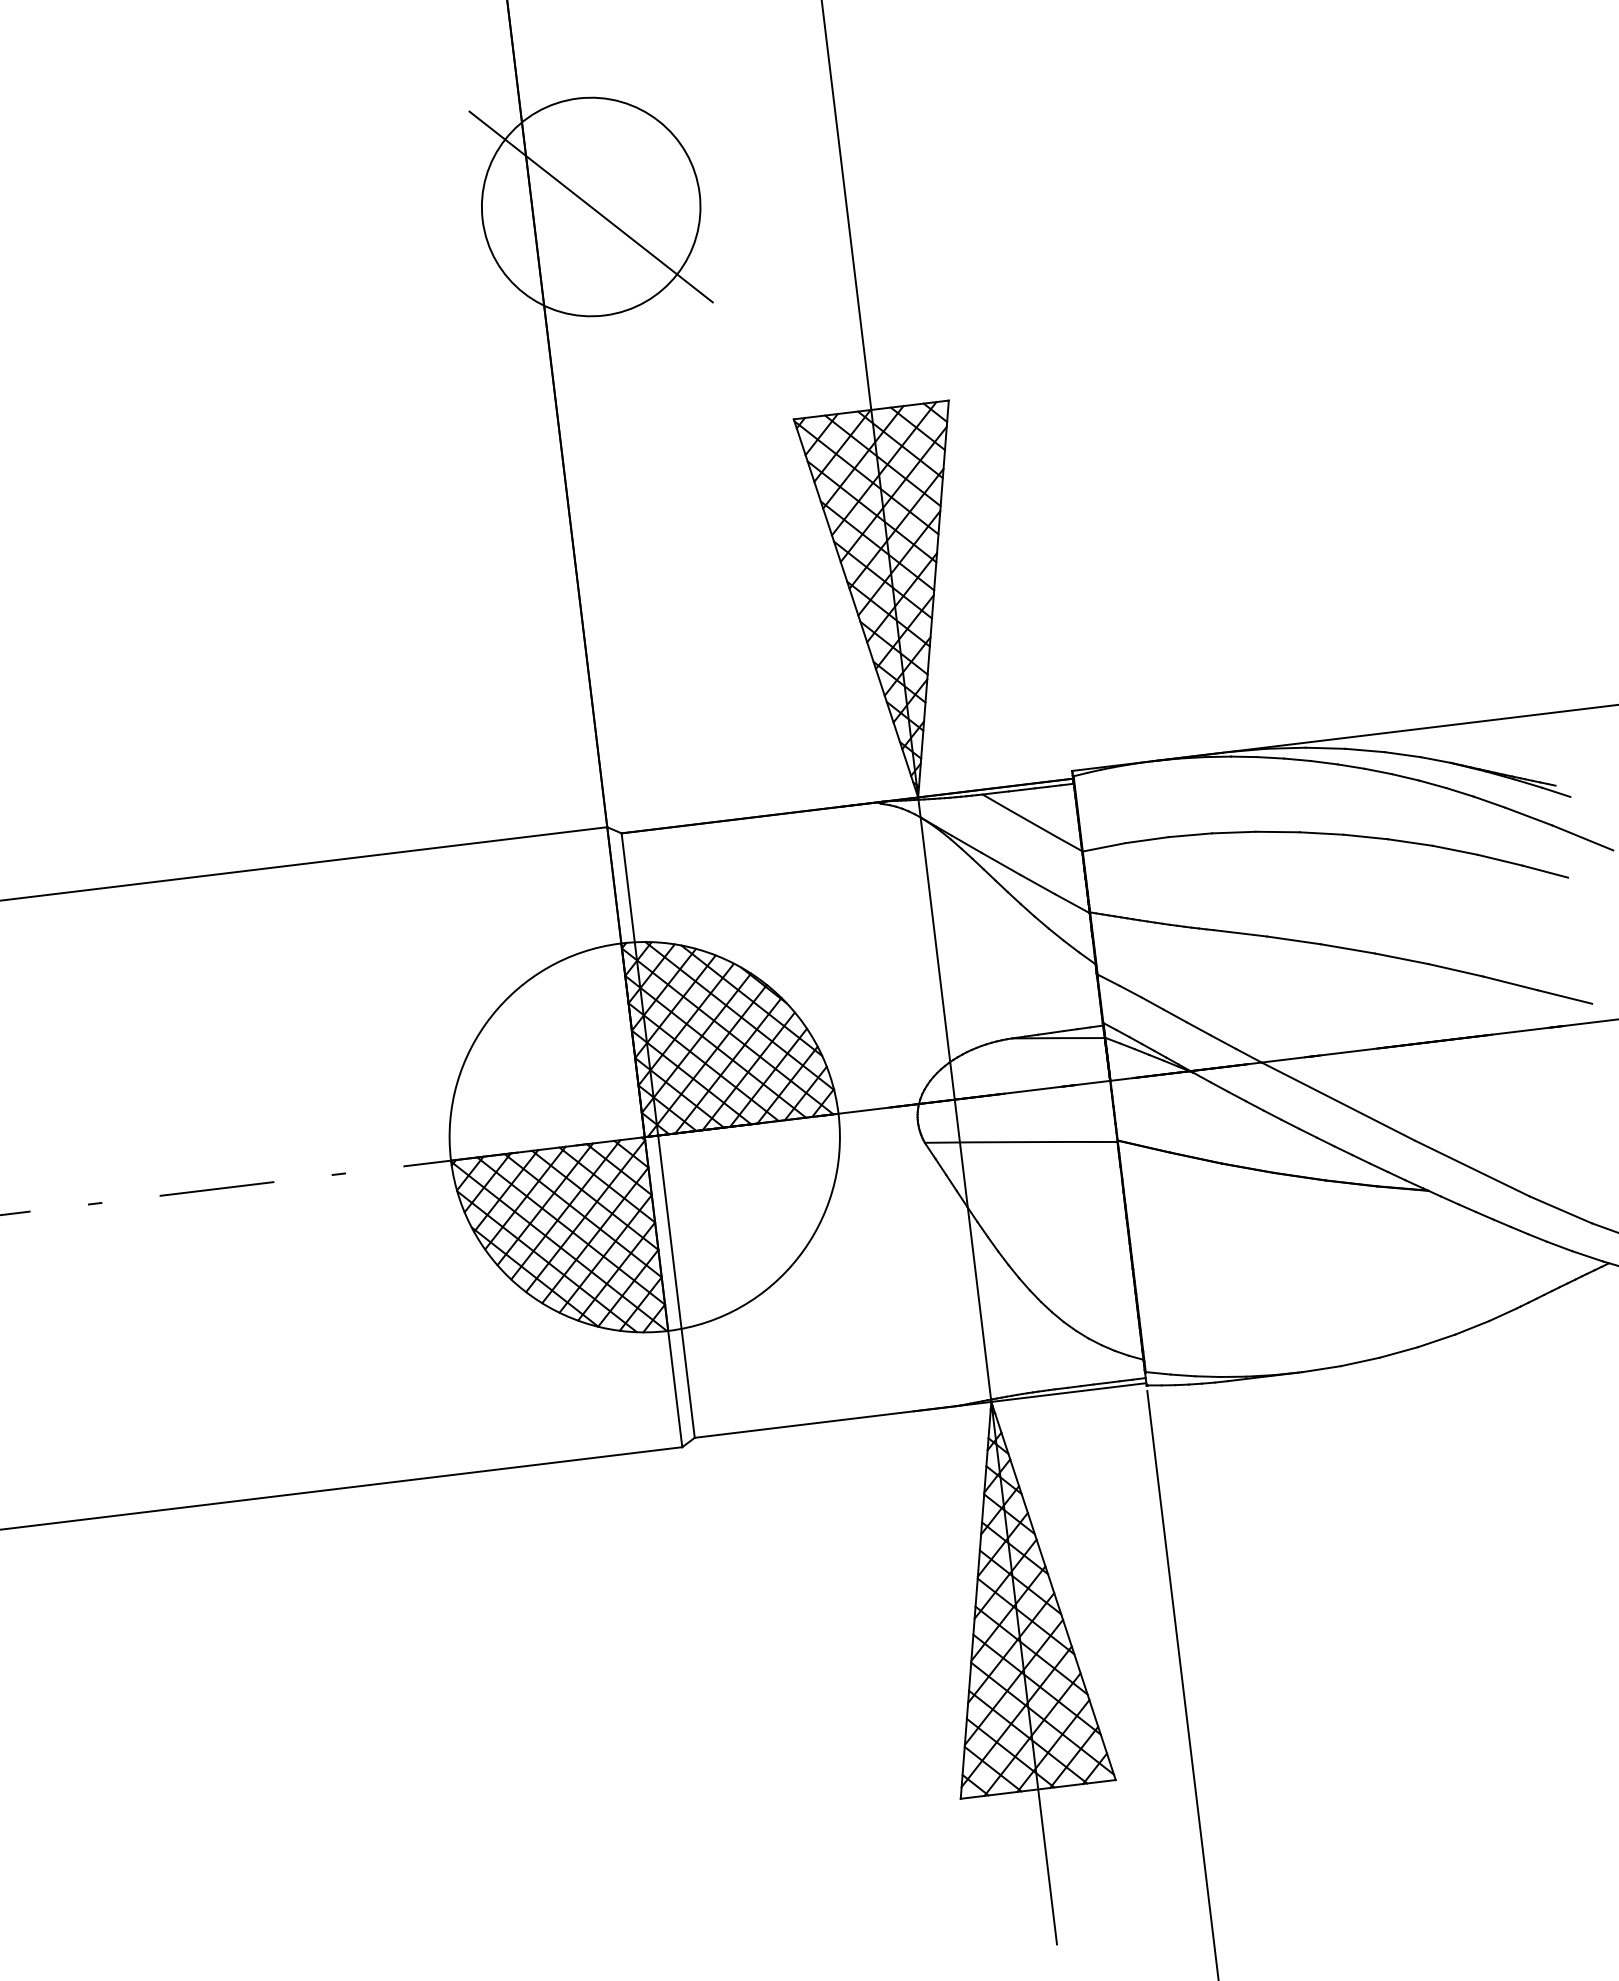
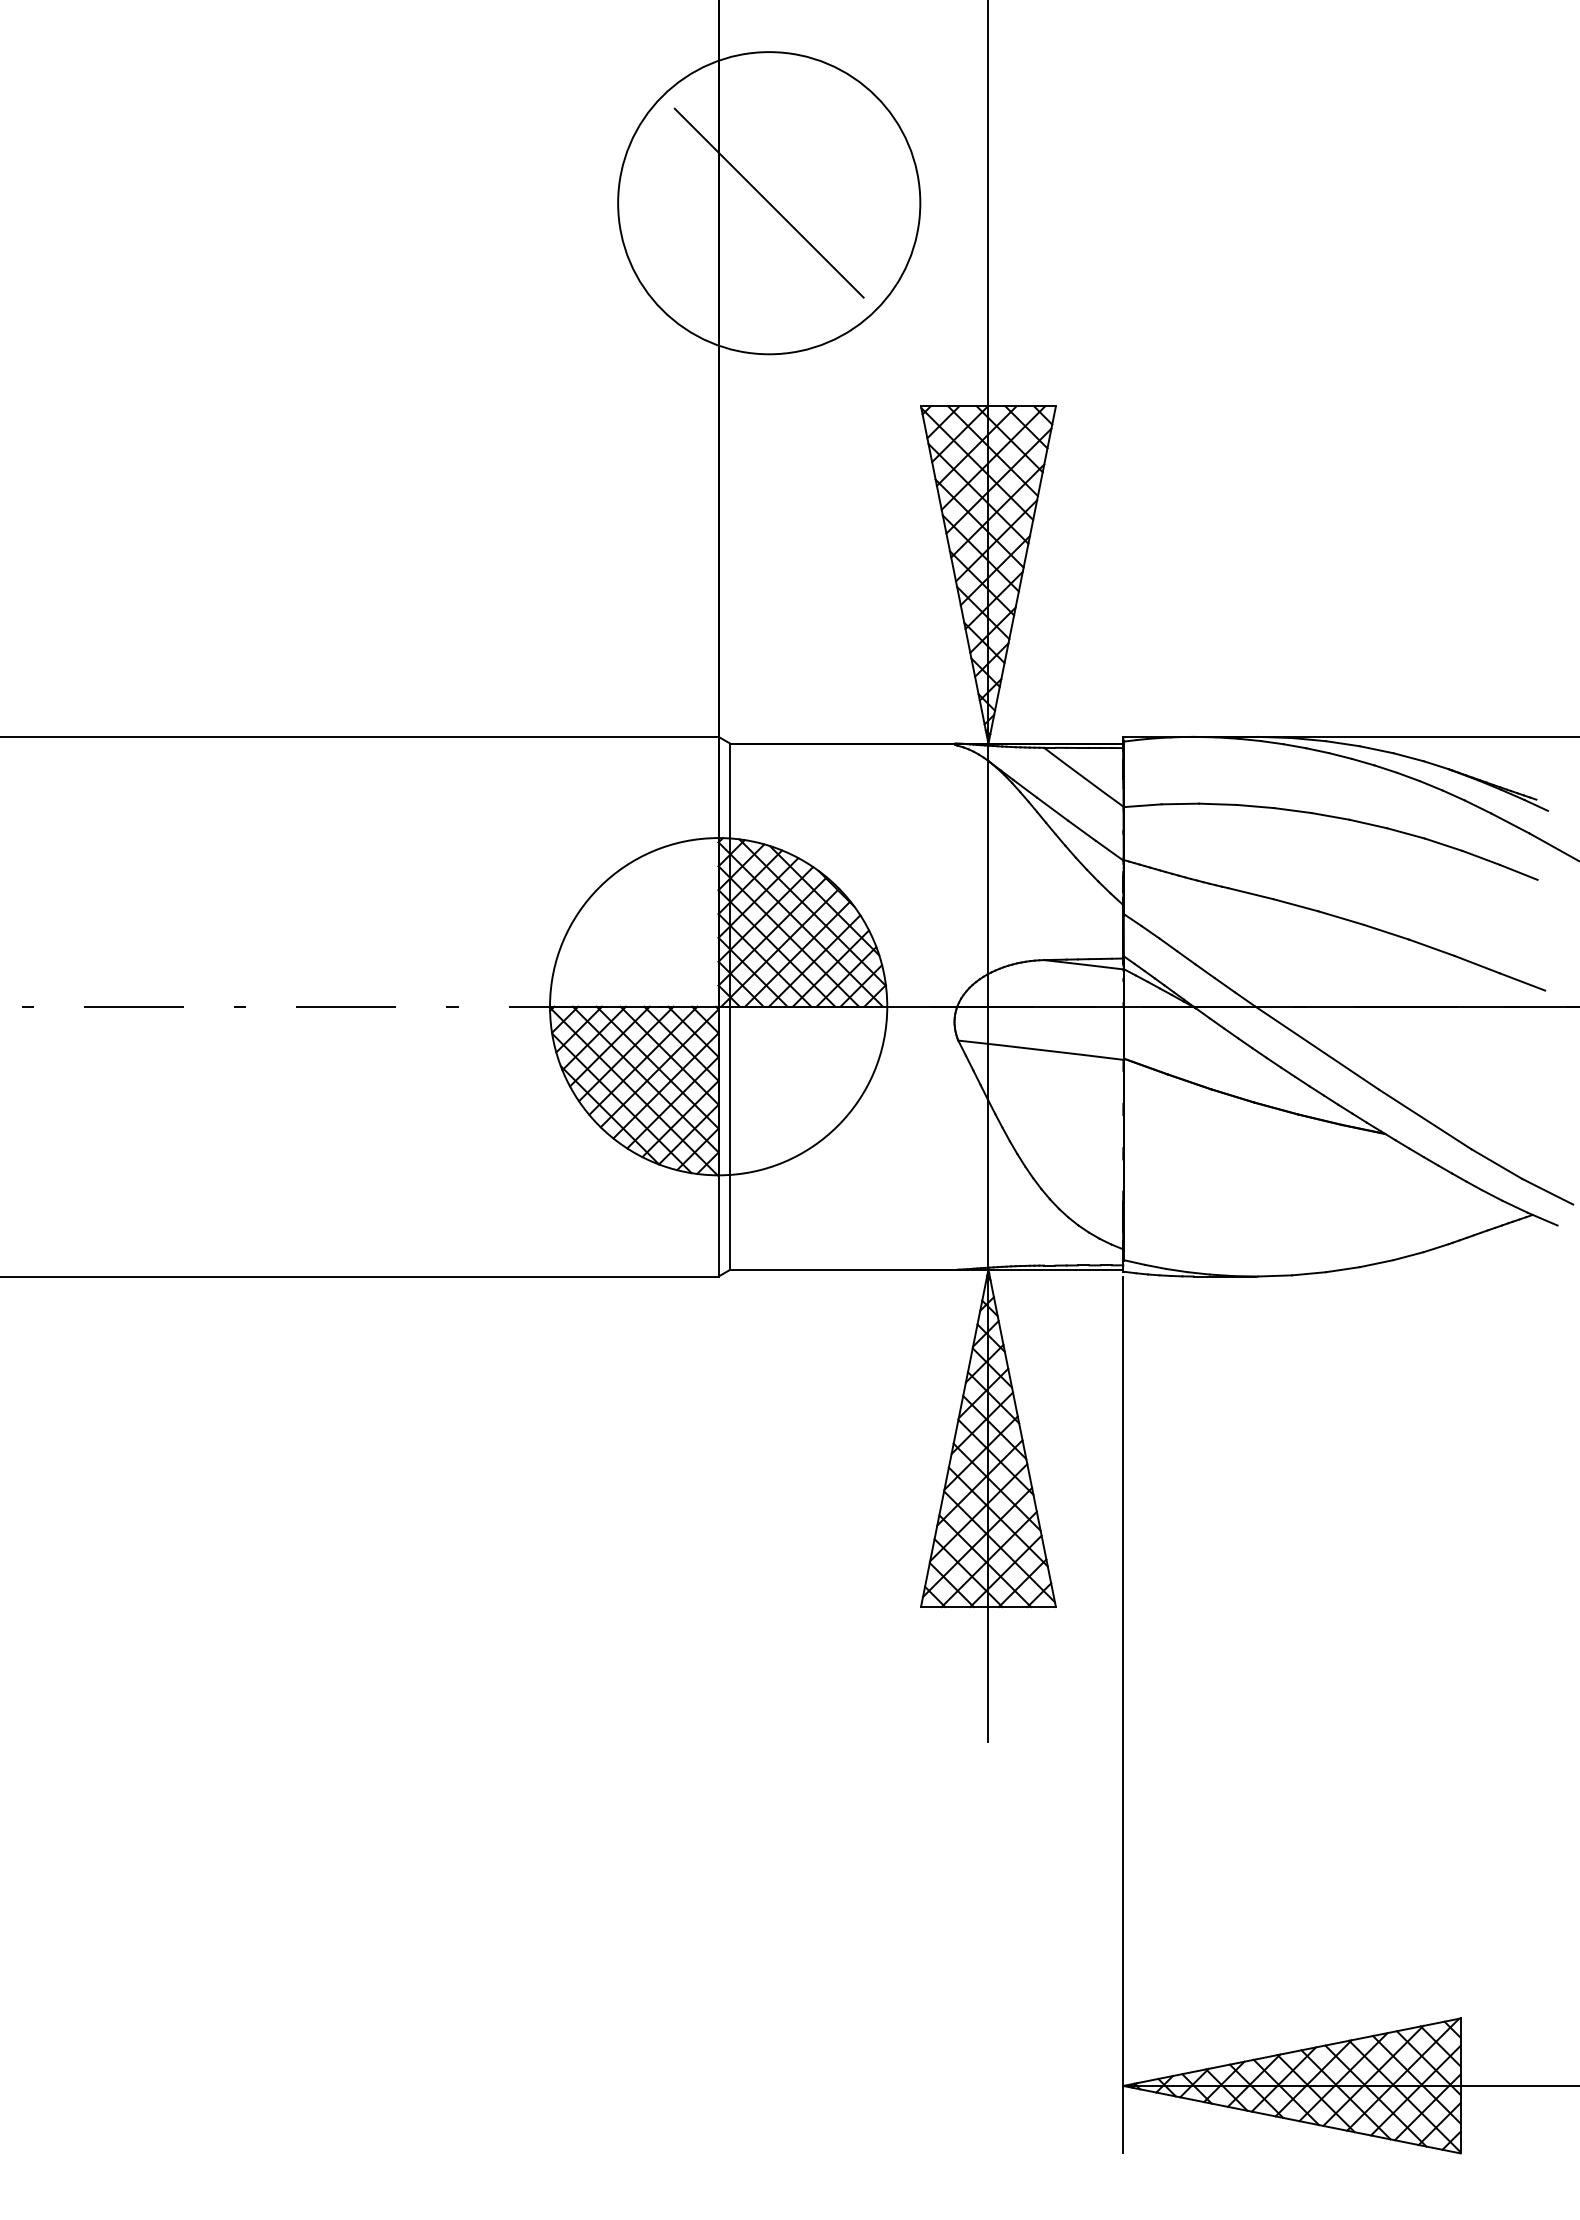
circle: (590, 206) -> (768, 202), size x1.6

